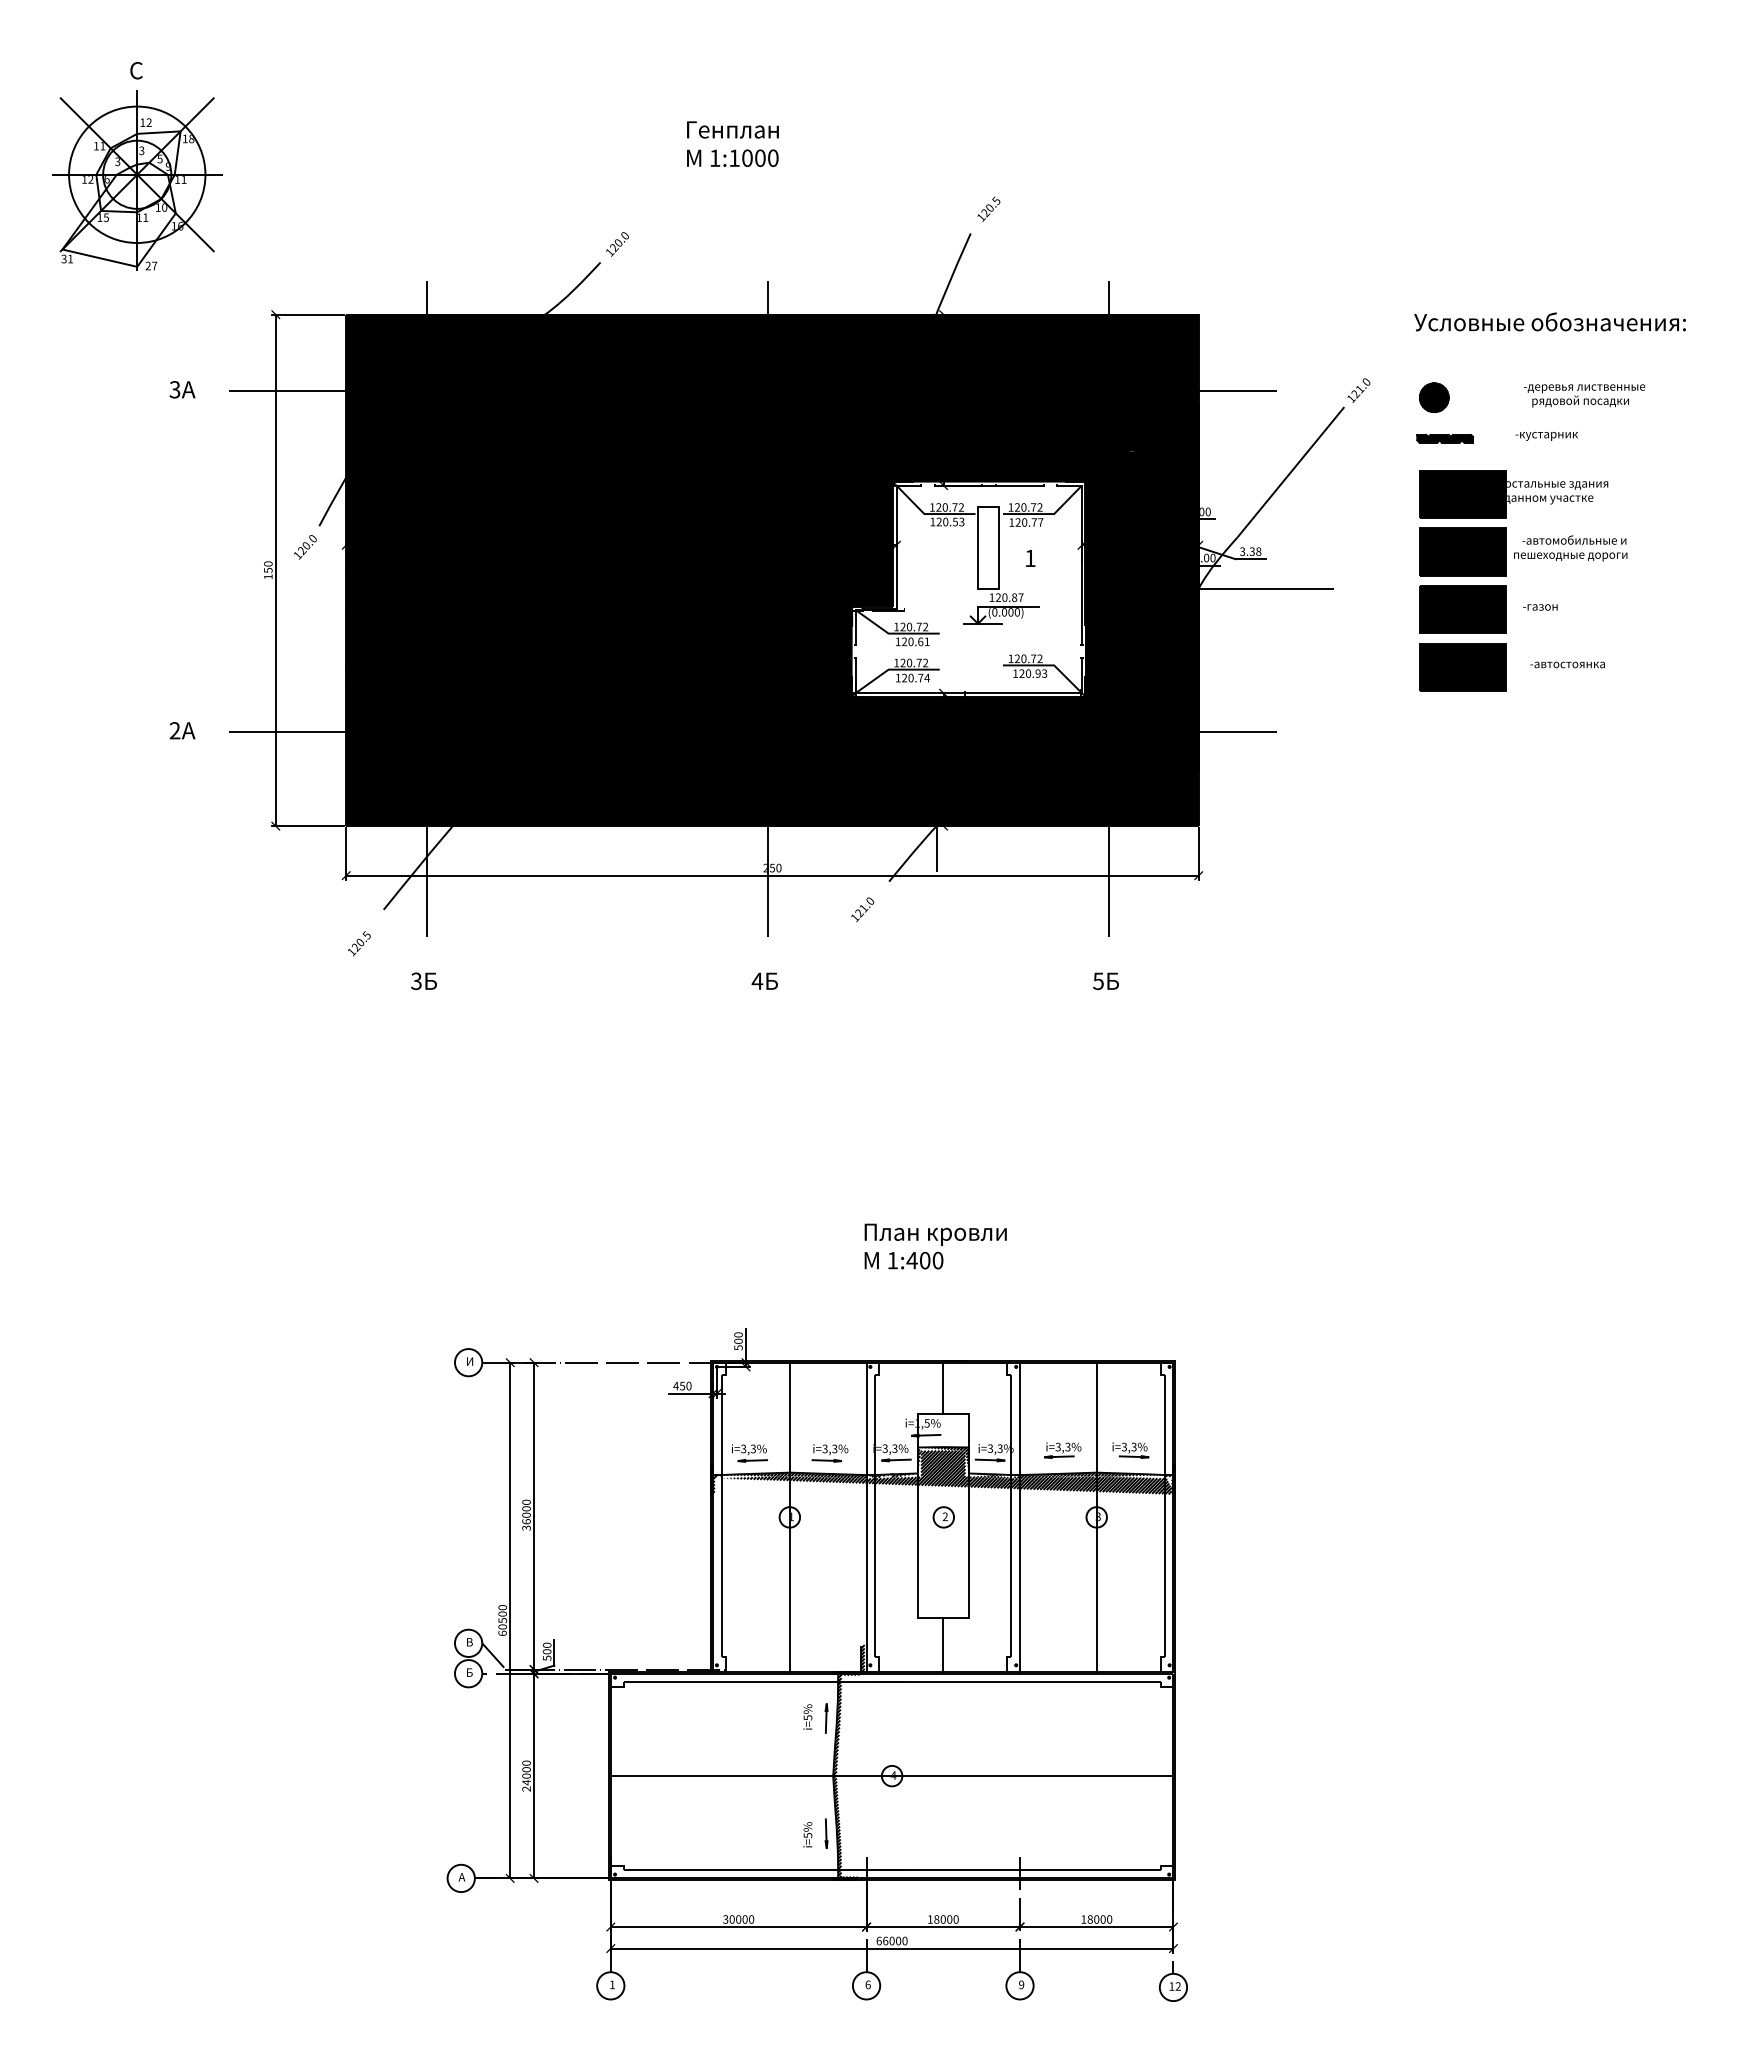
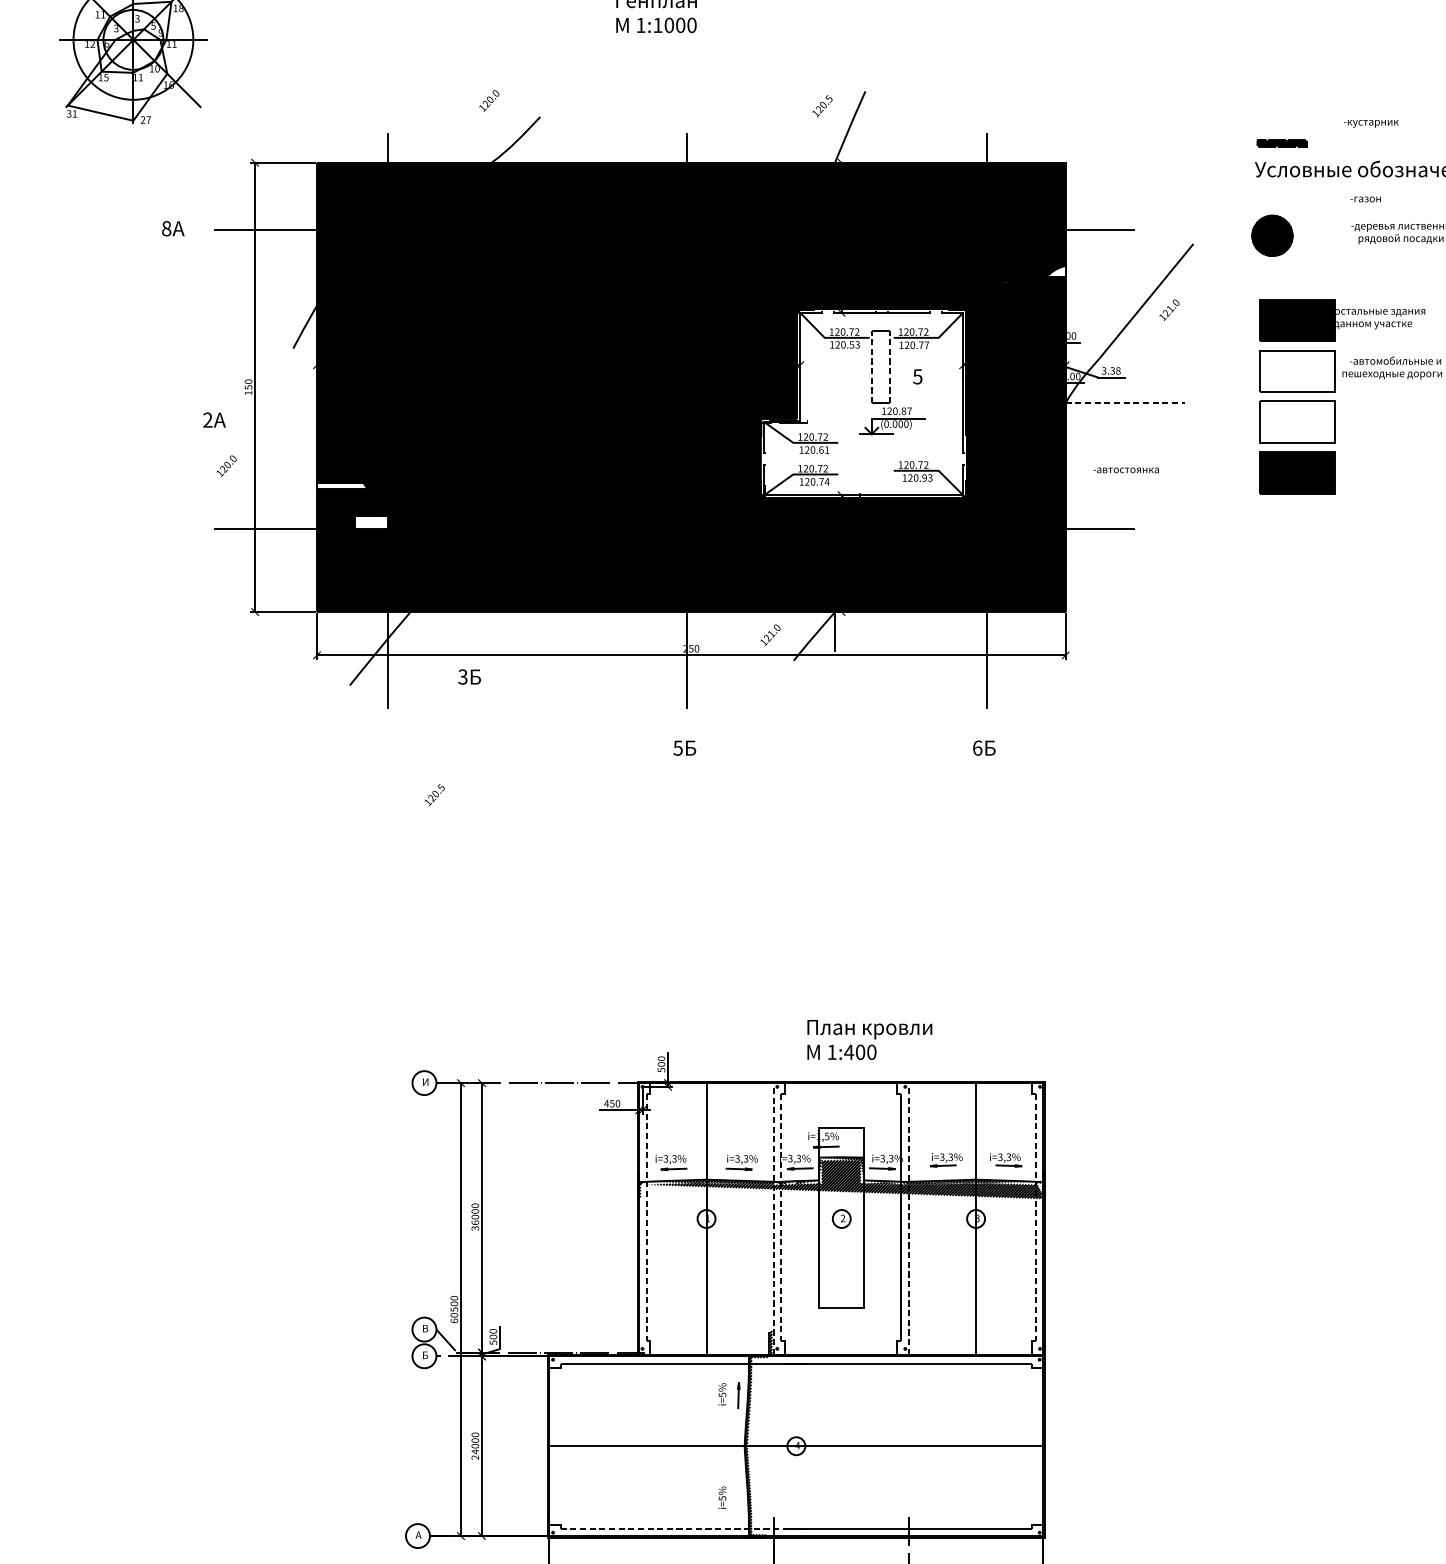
text: (988, 208) -> (822, 105), moved
text: (617, 244) -> (489, 101), moved
text: (174, 389) -> (166, 228), 3 -> 8
text: (1358, 390) -> (1169, 310), moved
part: (1434, 397) -> (1272, 235), size x1.6
text: (1546, 436) -> (1371, 123), moved
fill: (1187, 438) -> (1055, 271), removed
part: (1445, 438) -> (1282, 143), moved
text: (305, 547) -> (226, 466), moved
line: (978, 547) -> (872, 367), solid -> dashed
line: (998, 547) -> (889, 367), solid -> dashed
fill: (1462, 551) -> (1297, 370), removed
text: (1030, 558) -> (917, 376), 1 -> 5
line: (1266, 588) -> (1125, 403), solid -> dashed
text: (1540, 607) -> (1365, 199), moved
fill: (1462, 609) -> (1297, 421), removed
text: (1567, 664) -> (1126, 469), moved
fill: (375, 682) -> (342, 485), removed
fill: (407, 724) -> (370, 522), removed
text: (182, 730) -> (214, 419), moved
text: (862, 909) -> (770, 635), moved
text: (359, 943) -> (434, 794), moved
text: (423, 981) -> (469, 677), moved
text: (757, 981) -> (678, 748), 4 -> 5
text: (1098, 981) -> (977, 748), 5 -> 6
text: (935, 1246) -> (869, 1039), moved
line: (943, 1387) -> (841, 1104), removed
line: (721, 1516) -> (646, 1218), solid -> dashed
line: (875, 1516) -> (781, 1218), solid -> dashed
line: (1164, 1516) -> (1035, 1218), solid -> dashed
line: (866, 1517) -> (773, 1219), solid -> dashed
line: (1020, 1517) -> (909, 1219), solid -> dashed
line: (943, 1645) -> (841, 1331), removed
part: (826, 1833) -> (738, 1496), removed
line: (764, 1869) -> (684, 1528), solid -> dashed

